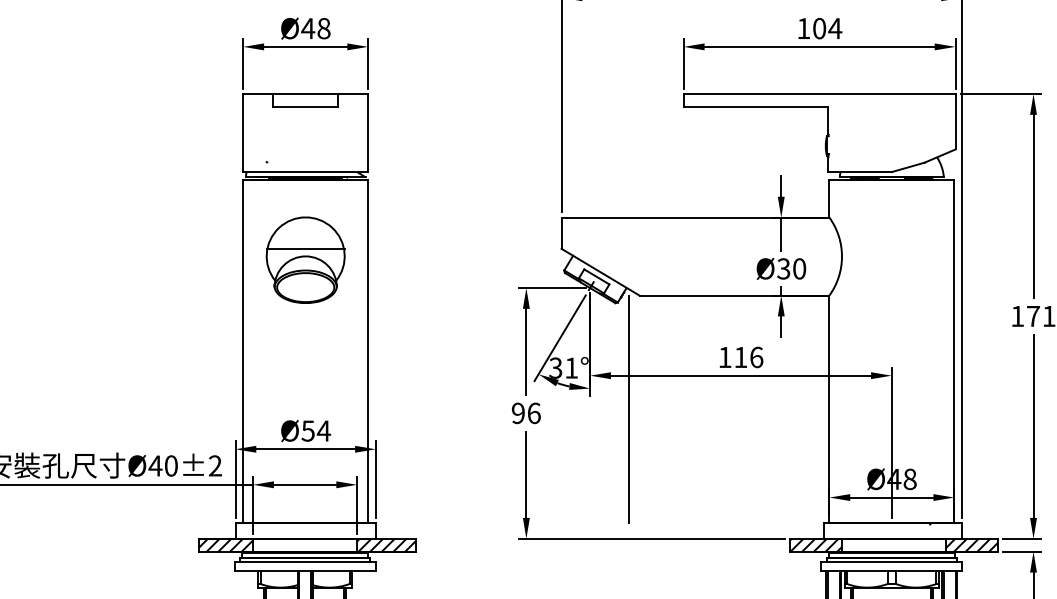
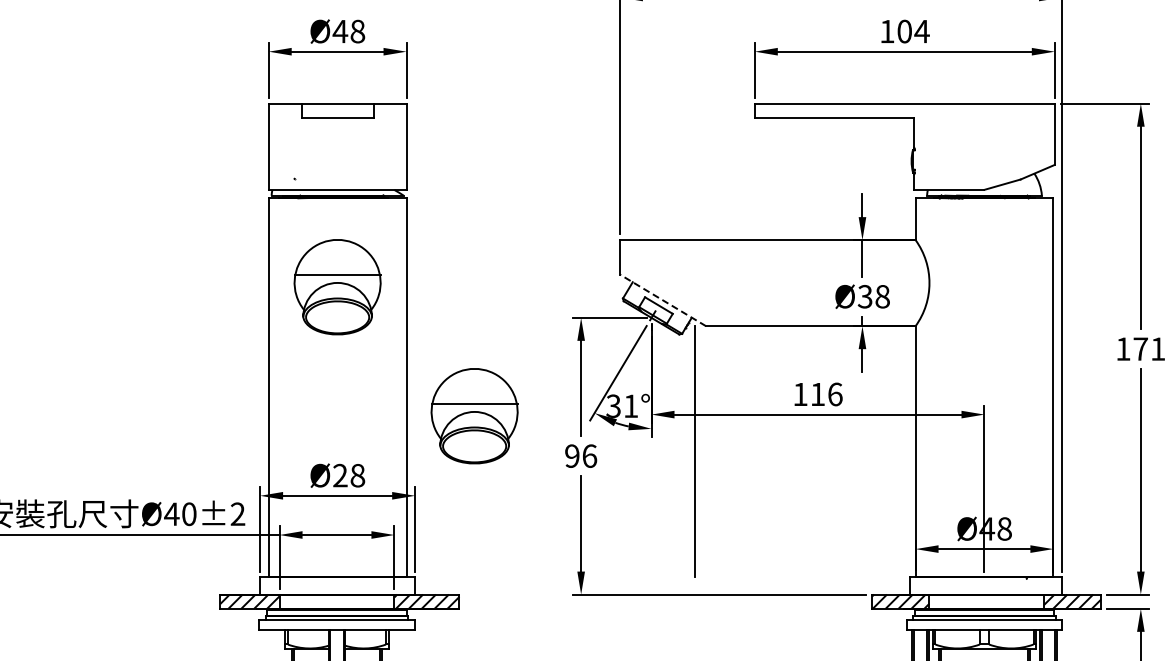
text: (799, 268) -> (882, 296), Ø30 -> Ø38
line: (600, 272) -> (662, 300), solid -> dashed
part: (429, 377) -> (474, 416), added
text: (316, 430) -> (349, 475), Ø54 -> Ø28

